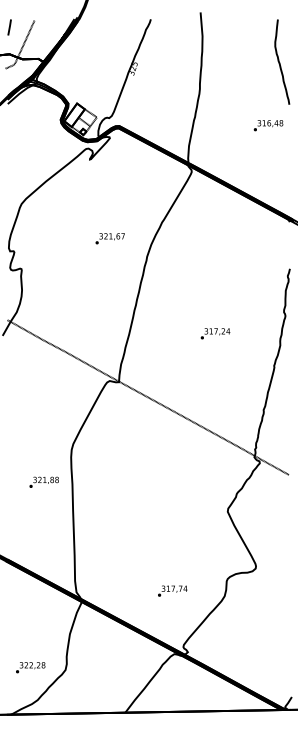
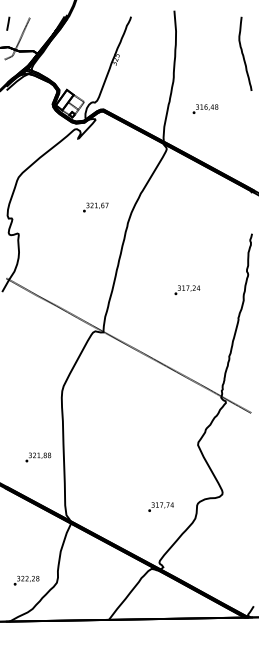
text: (268, 124) -> (205, 108), moved
text: (44, 482) -> (38, 457), moved
text: (171, 590) -> (160, 506), moved

